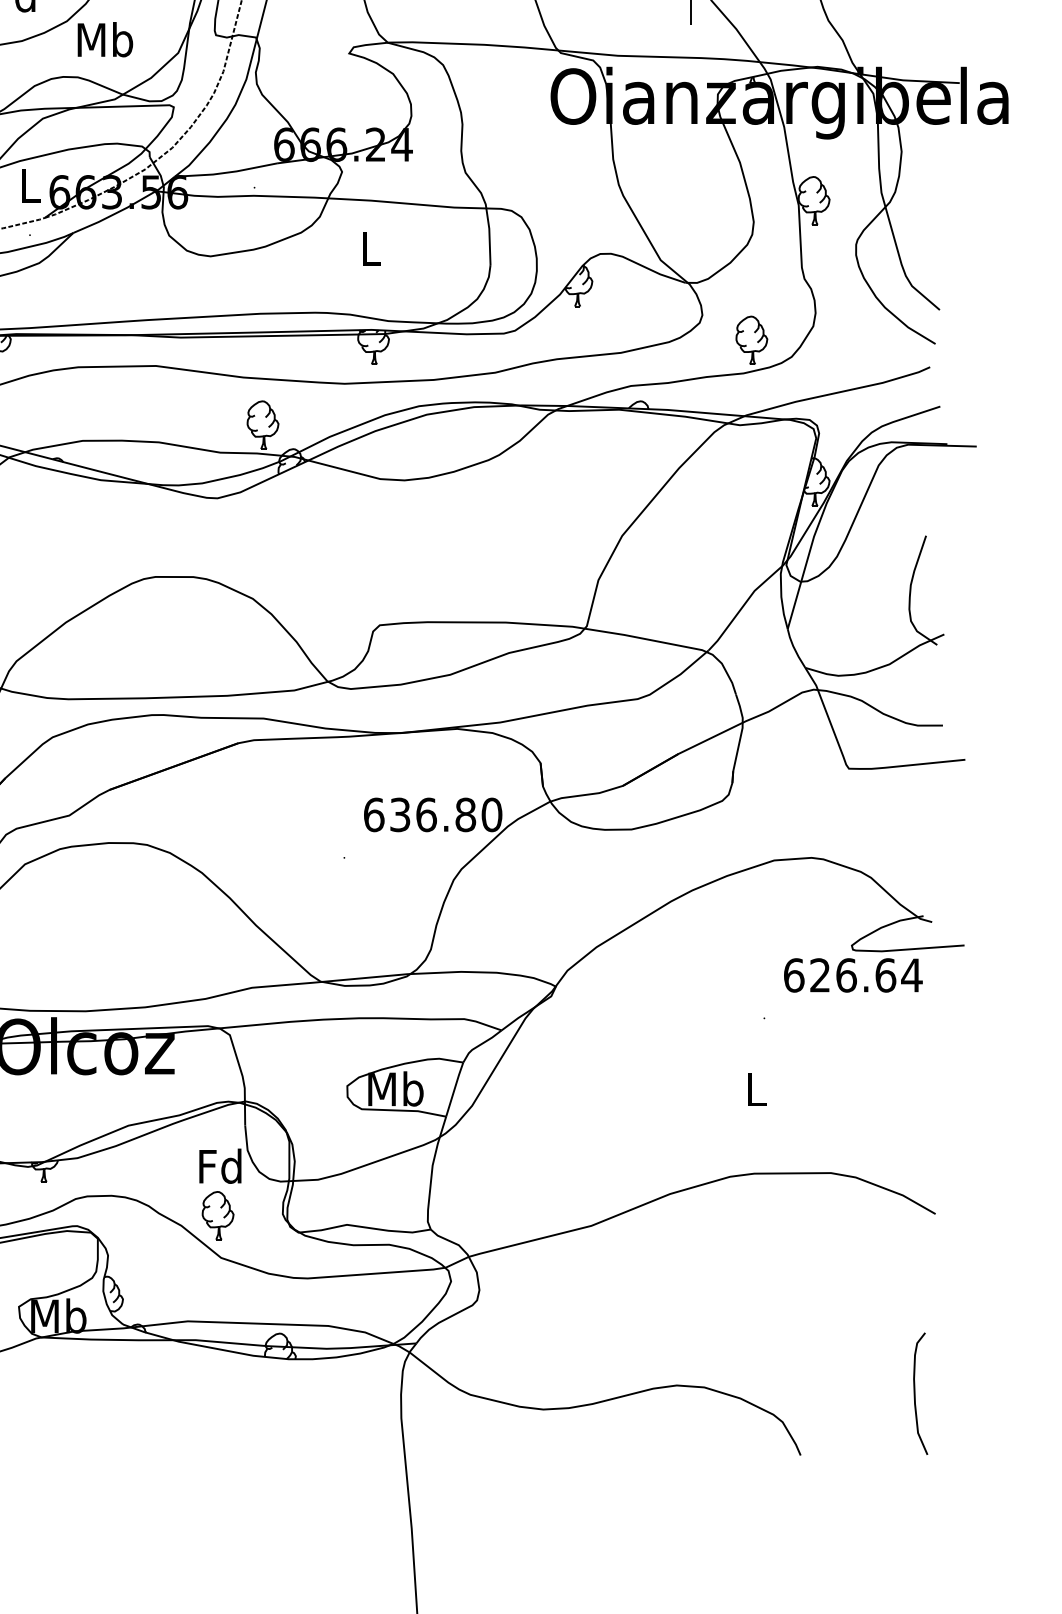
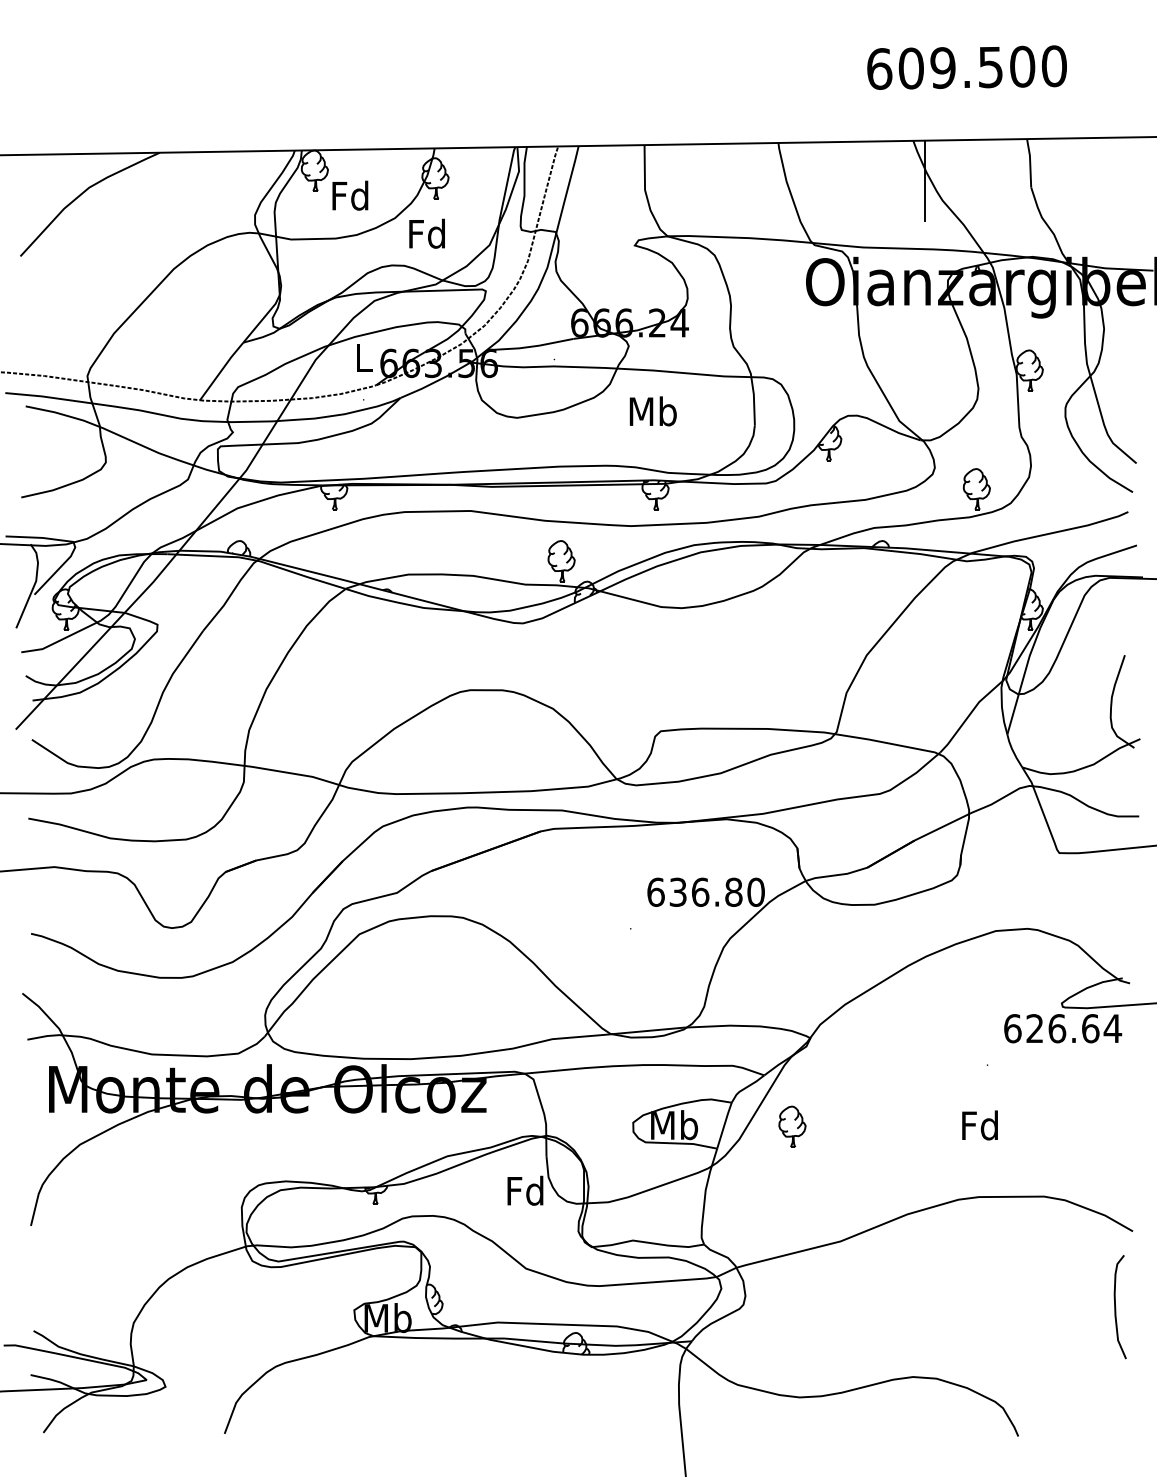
text: (105, 39) -> (427, 233), Mb -> Fd
text: (369, 248) -> (652, 411), L -> Mb
text: (754, 1089) -> (979, 1125), L -> Fd
part: (218, 1215) -> (792, 1126), moved
curve: (916, 1394) -> (1116, 1307), moved

